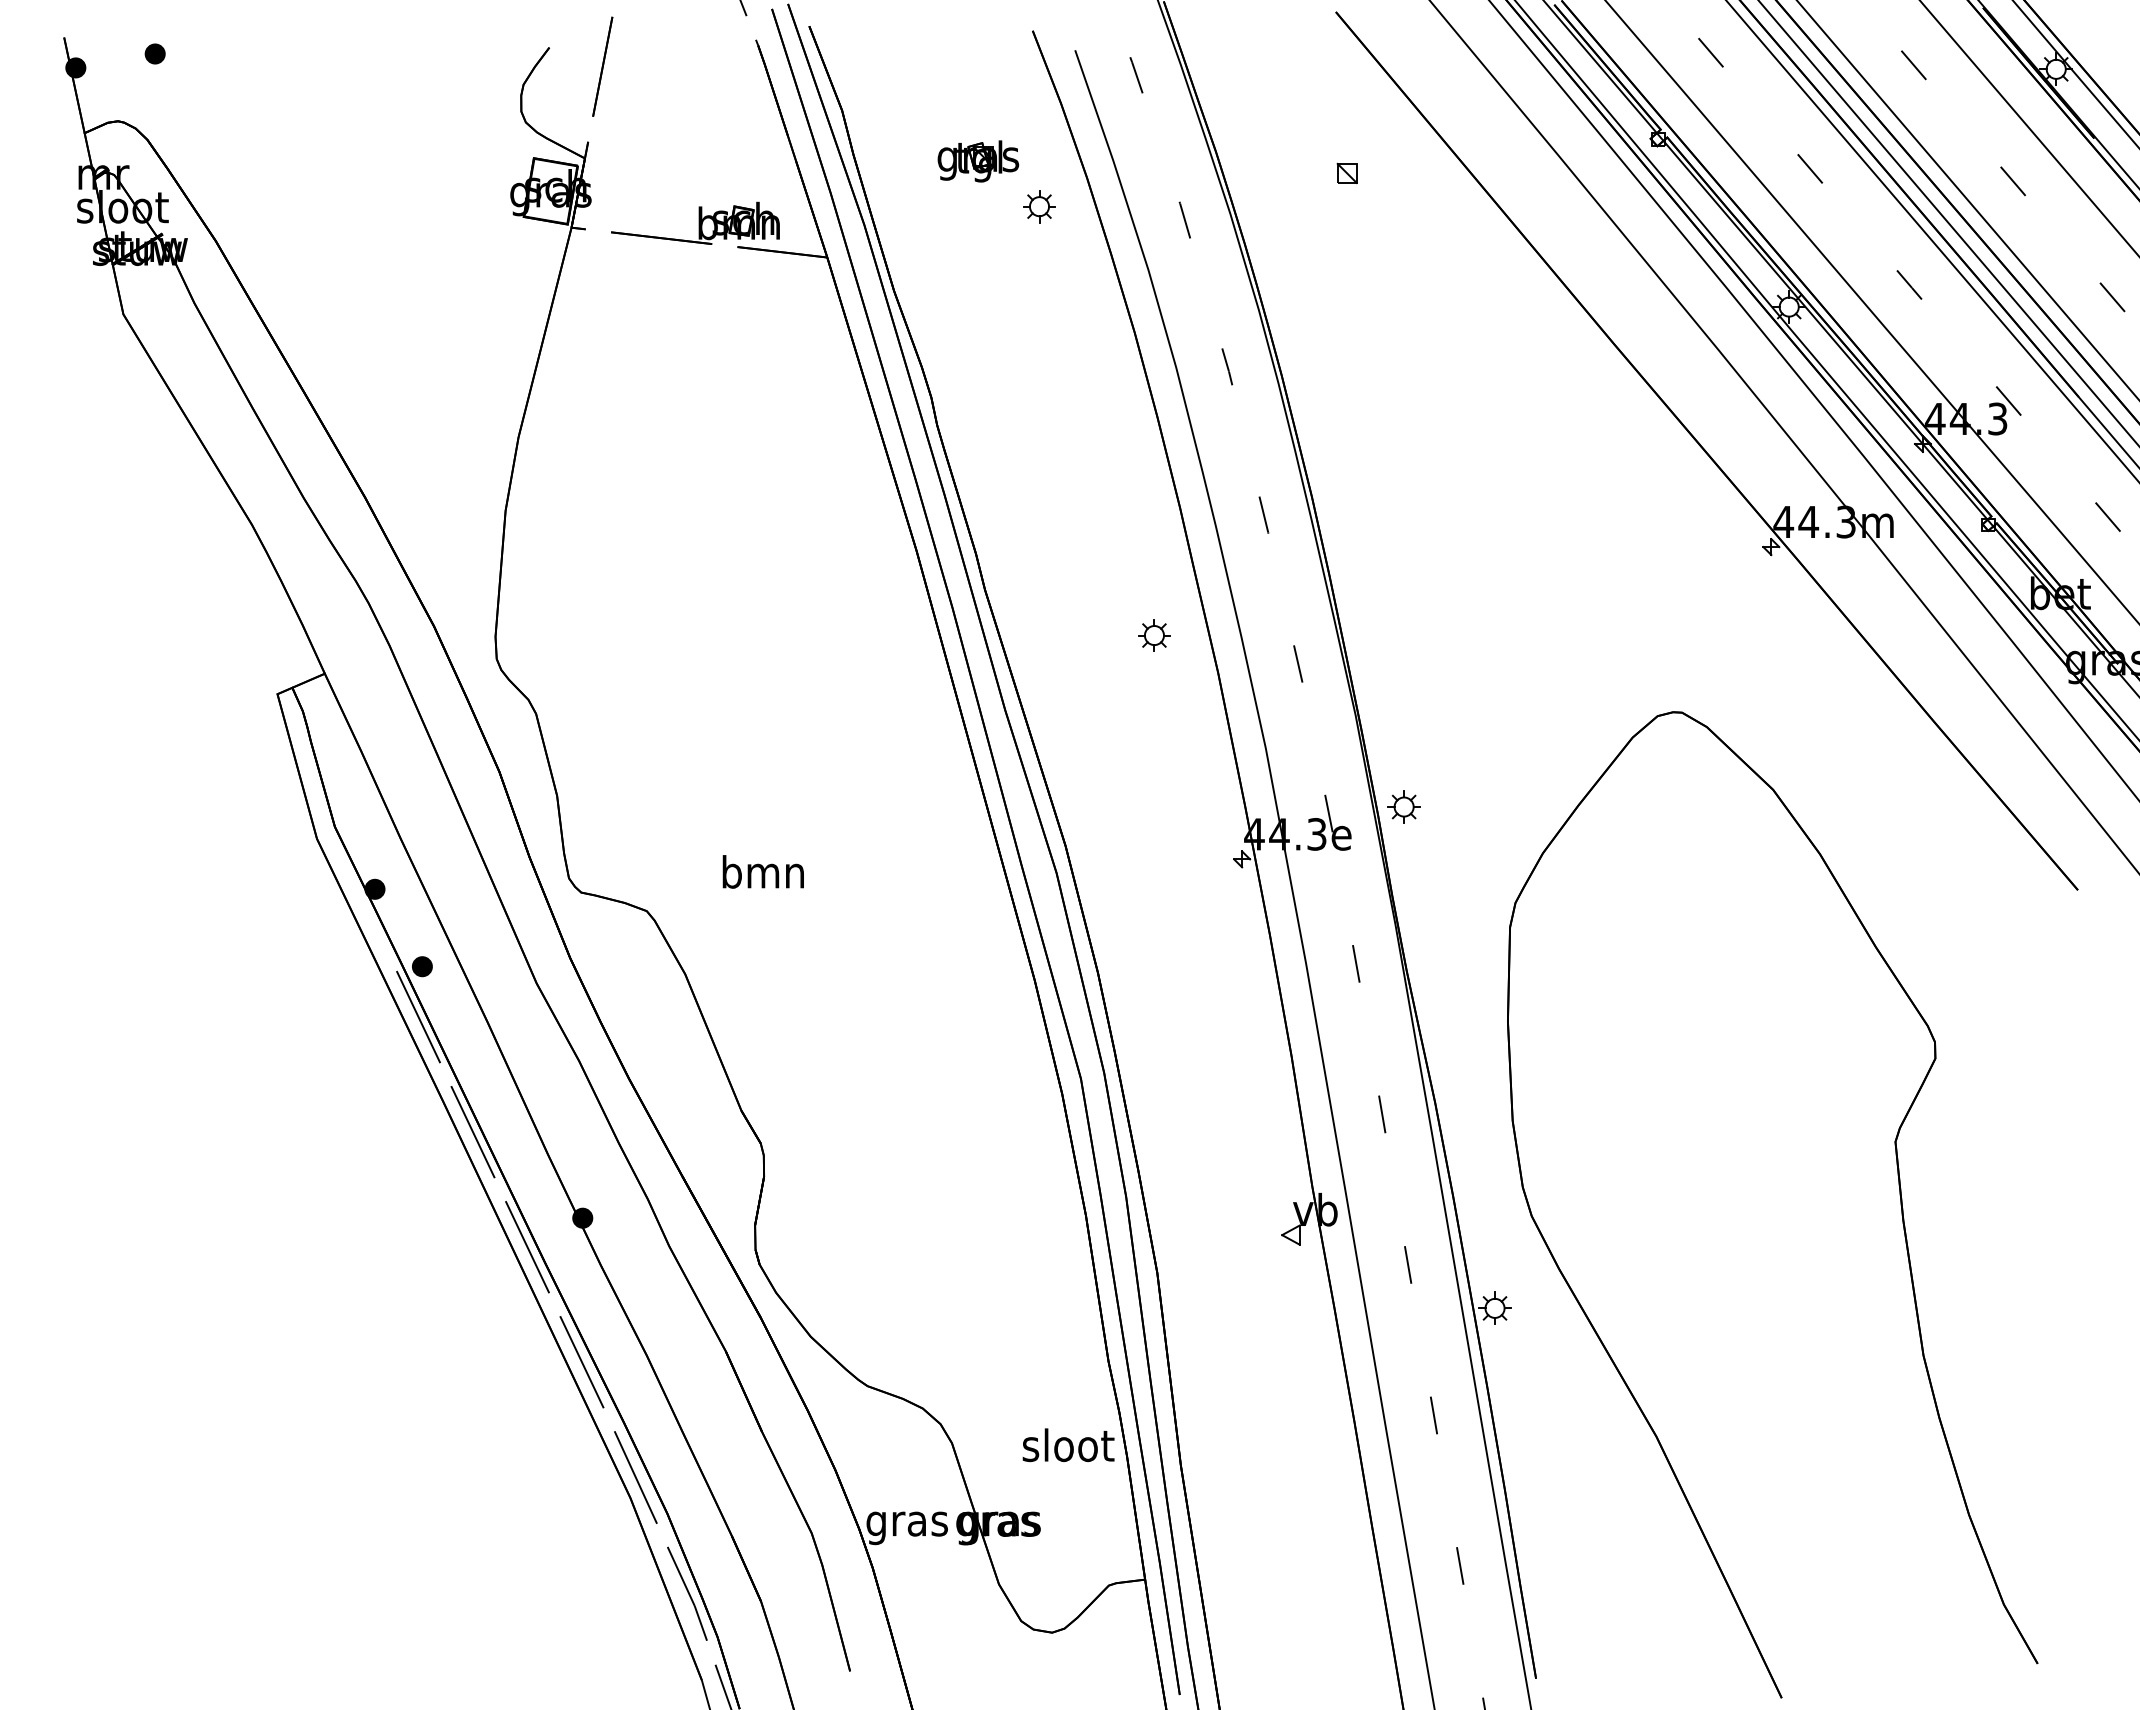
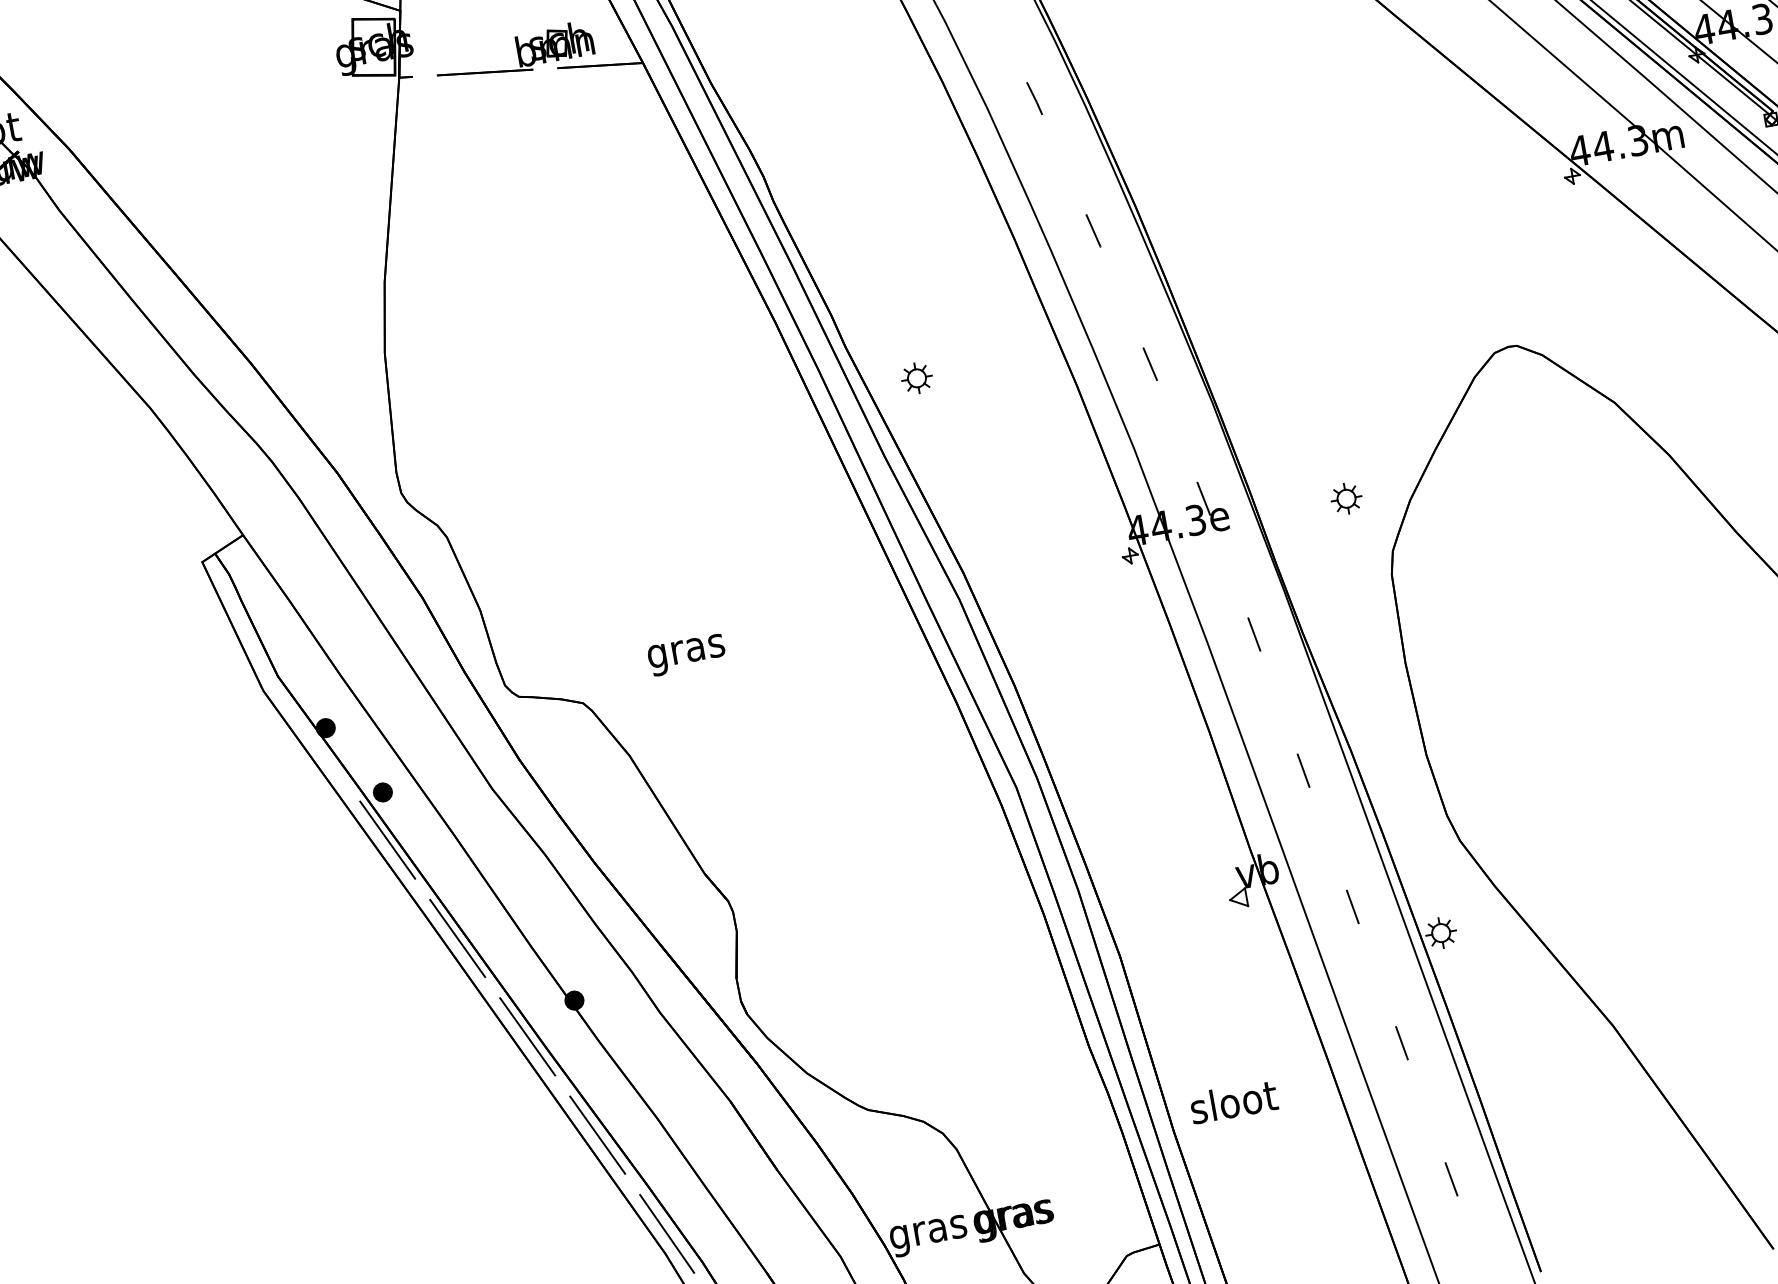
part: (1154, 635) -> (917, 378), moved
part: (1403, 806) -> (1345, 498), moved
text: (763, 876) -> (686, 651), bmn -> gras
text: (1068, 1445) -> (1233, 1102), moved

